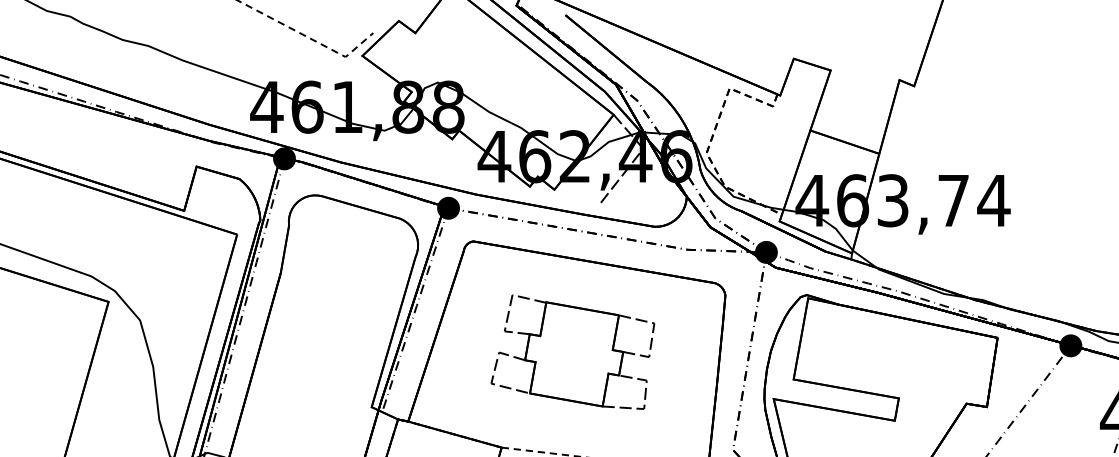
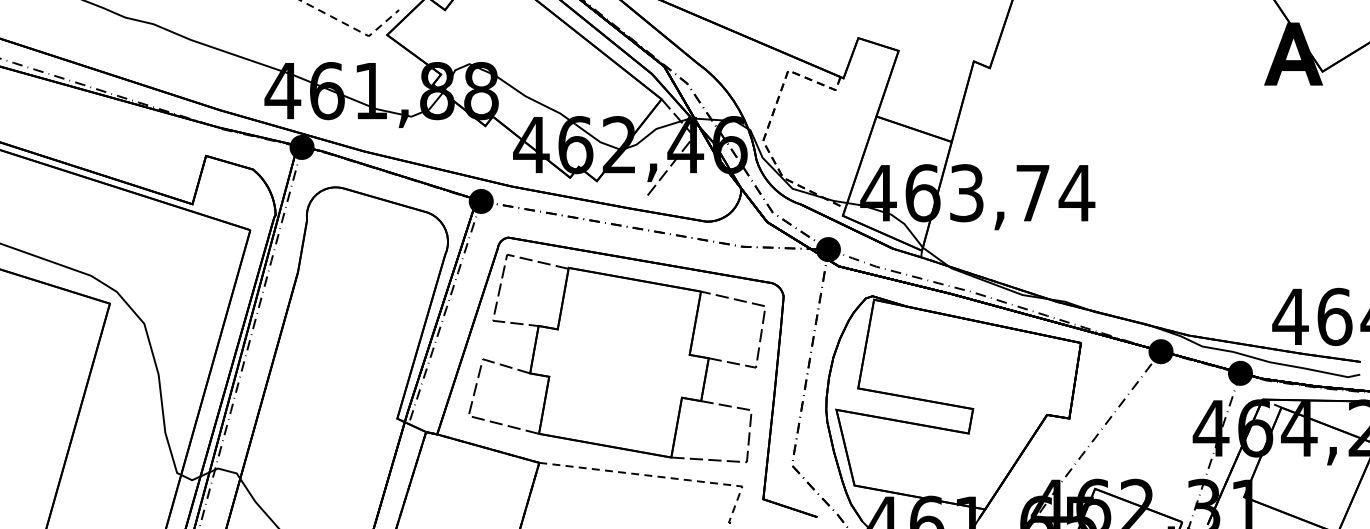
part: (572, 352) -> (616, 358), size x1.67

